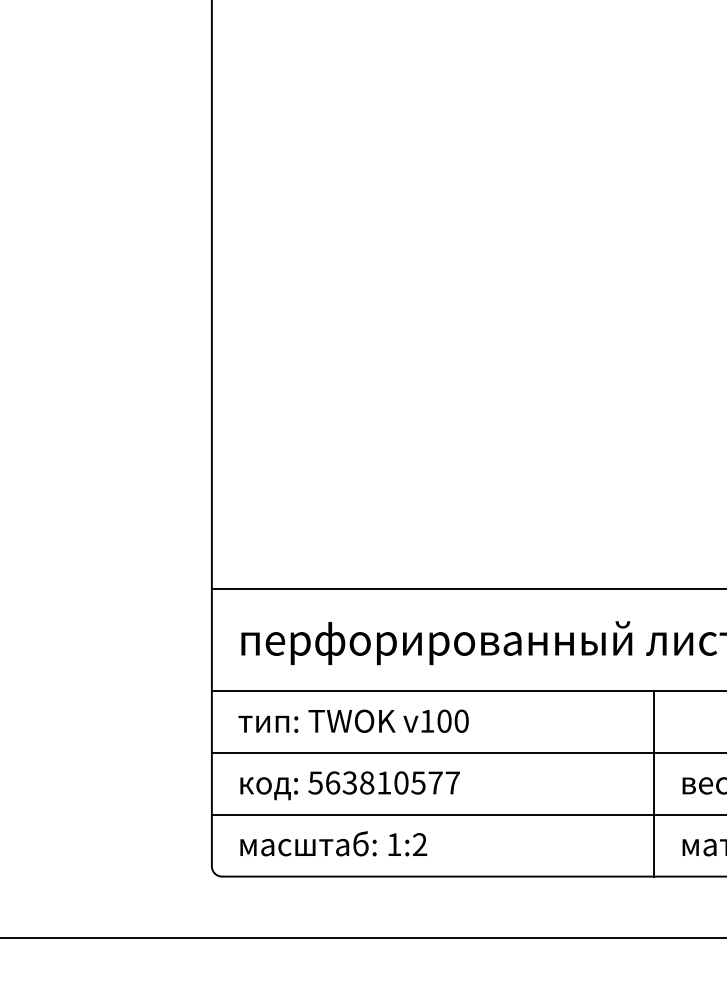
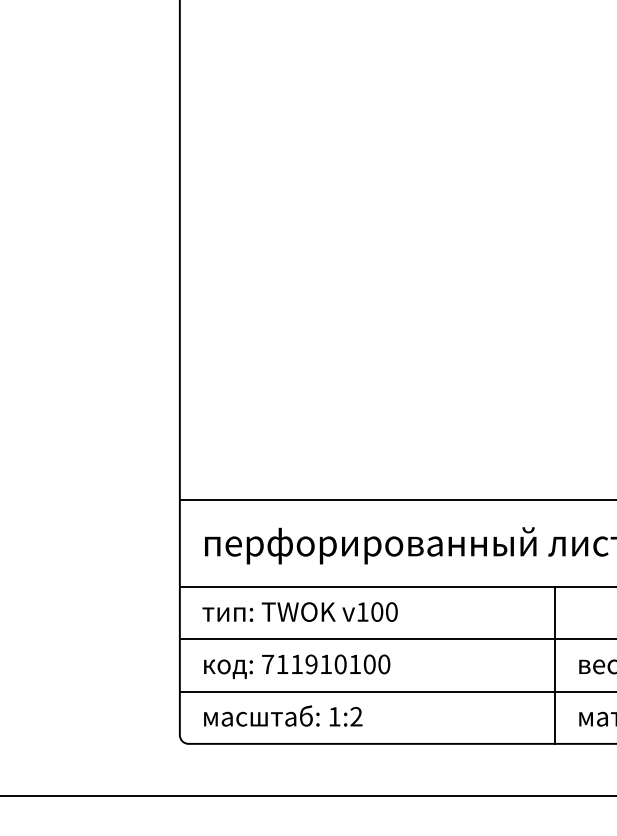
text: (383, 782) -> (325, 664), 563810577 -> 711910100

